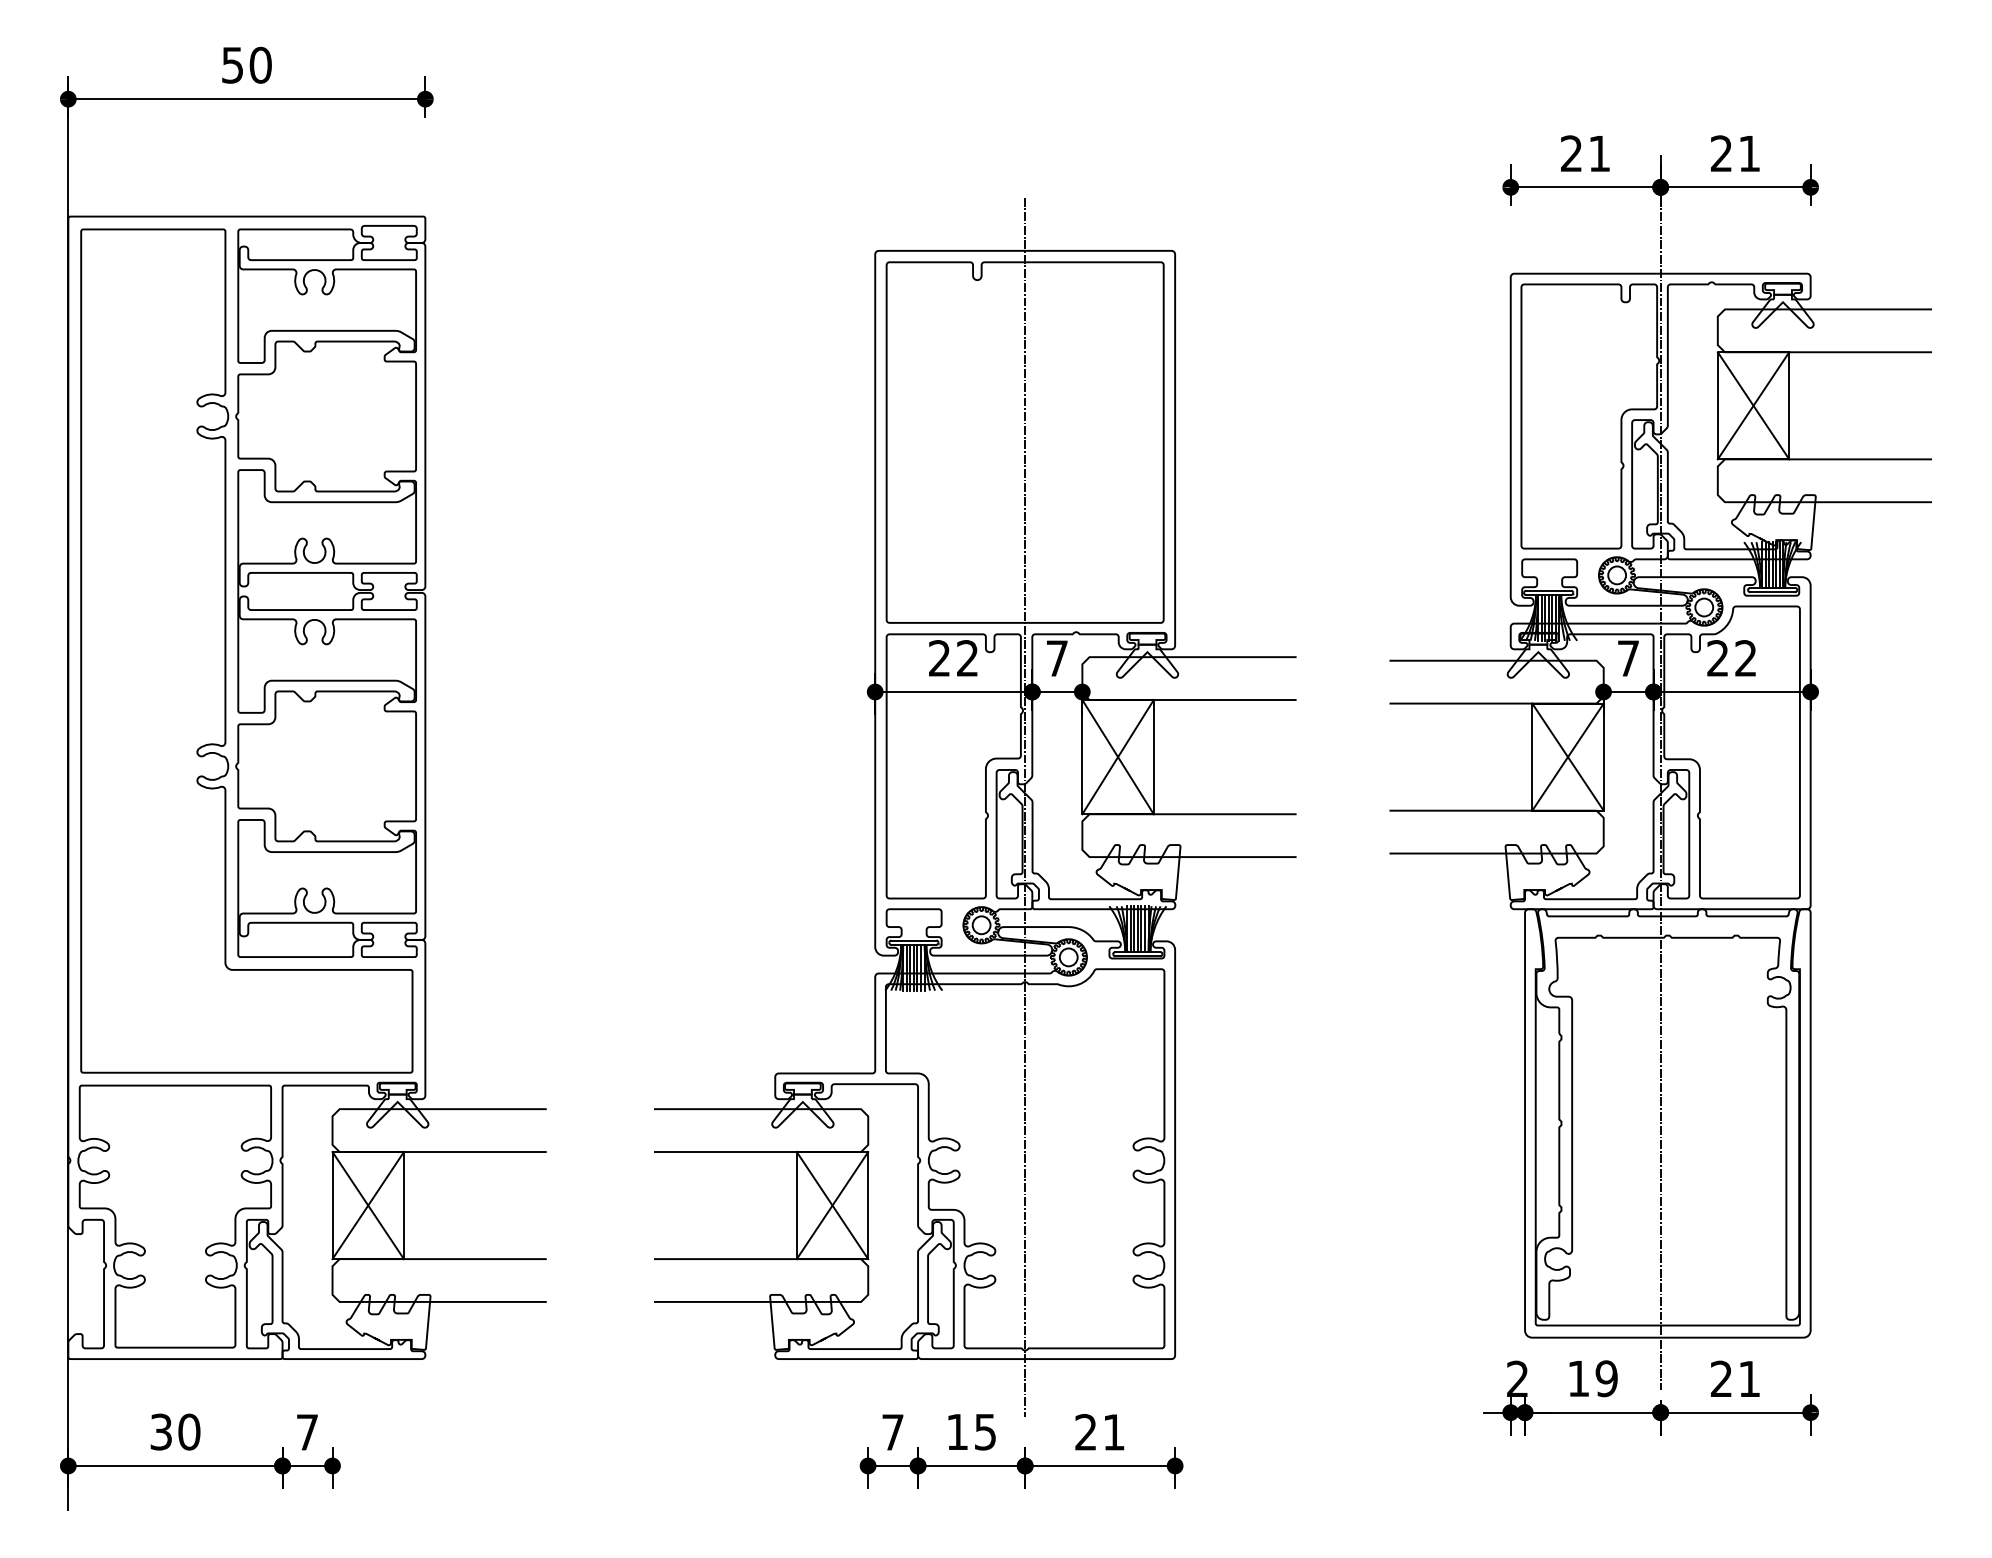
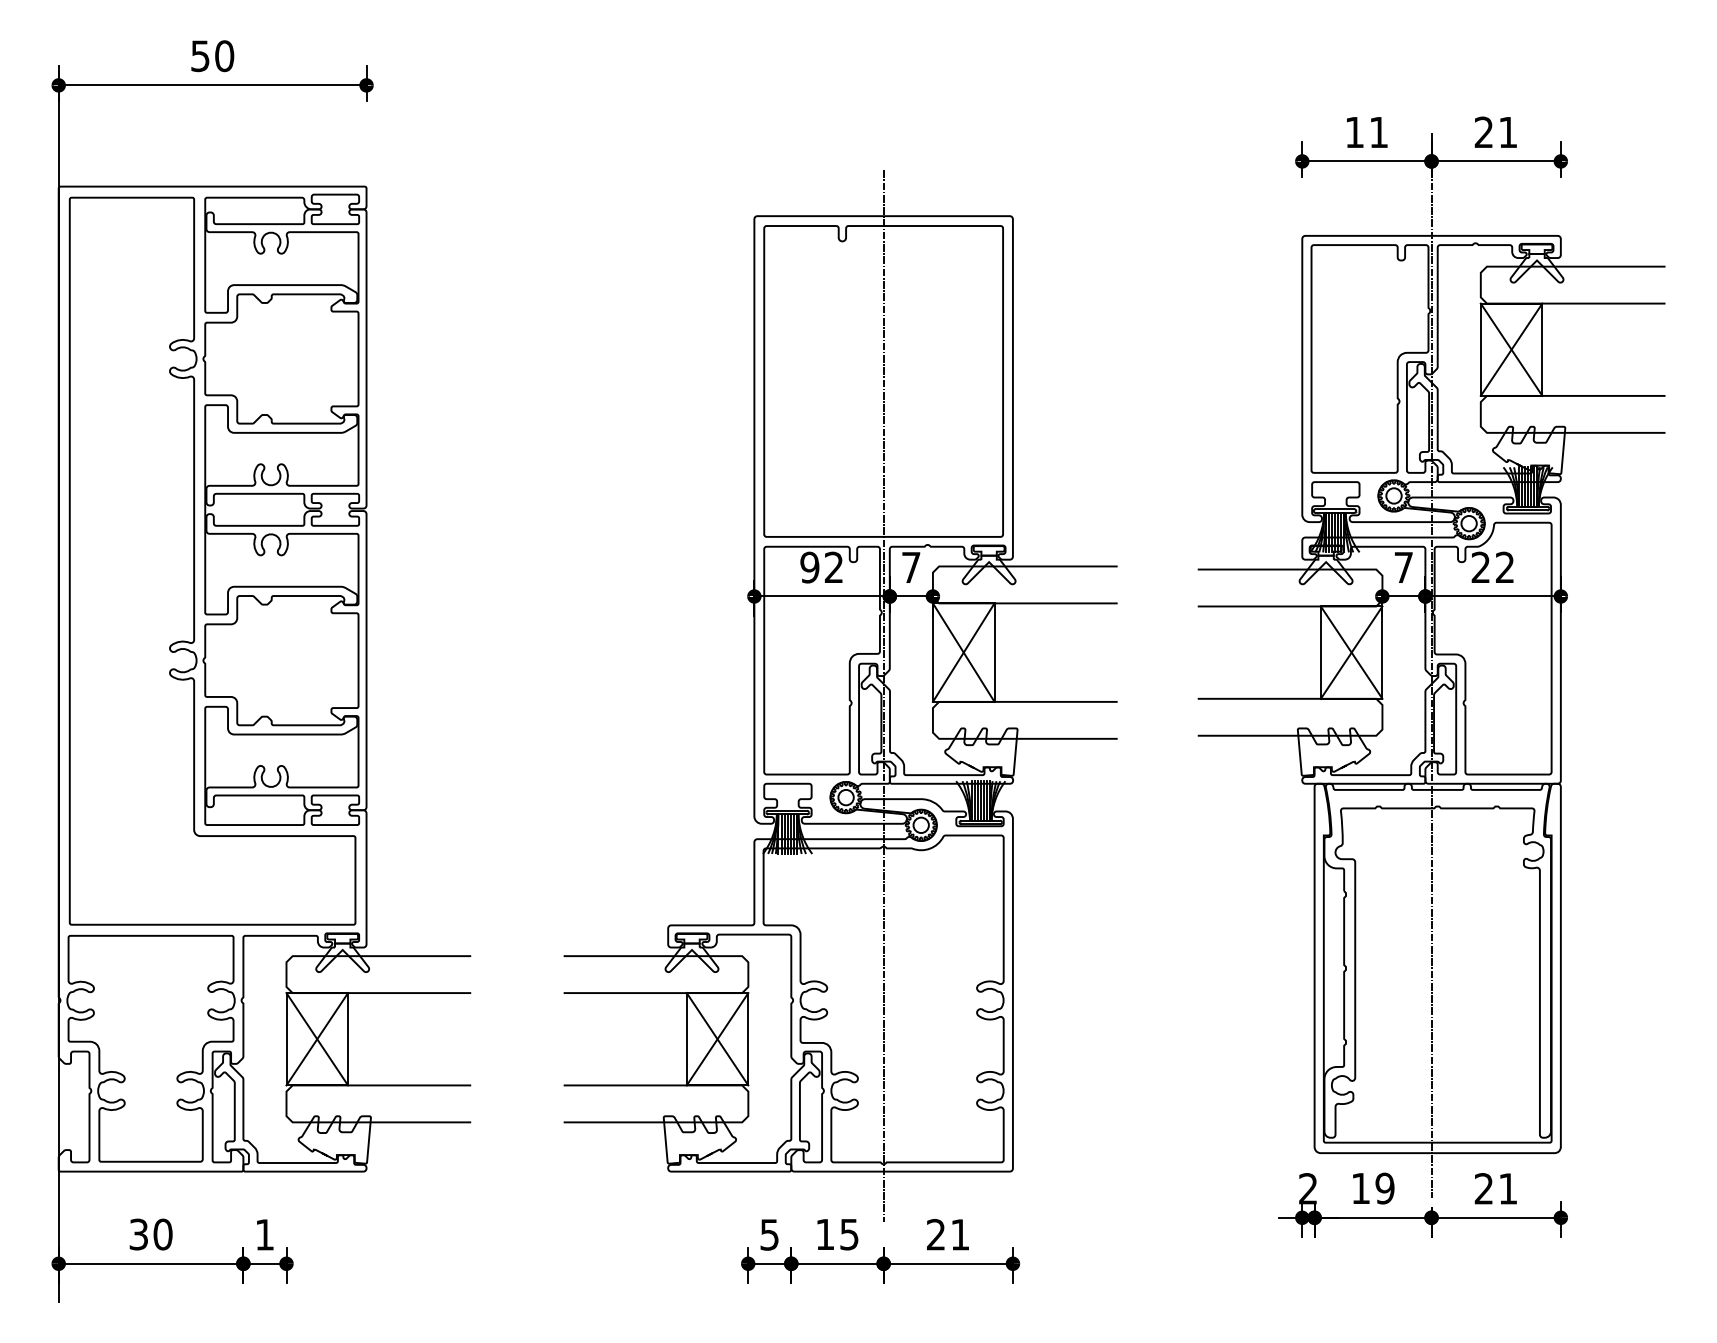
text: (1571, 152) -> (1354, 131), 21 -> 11
text: (939, 658) -> (809, 567), 22 -> 92
text: (307, 1432) -> (264, 1234), 7 -> 1
text: (892, 1432) -> (769, 1234), 7 -> 5

